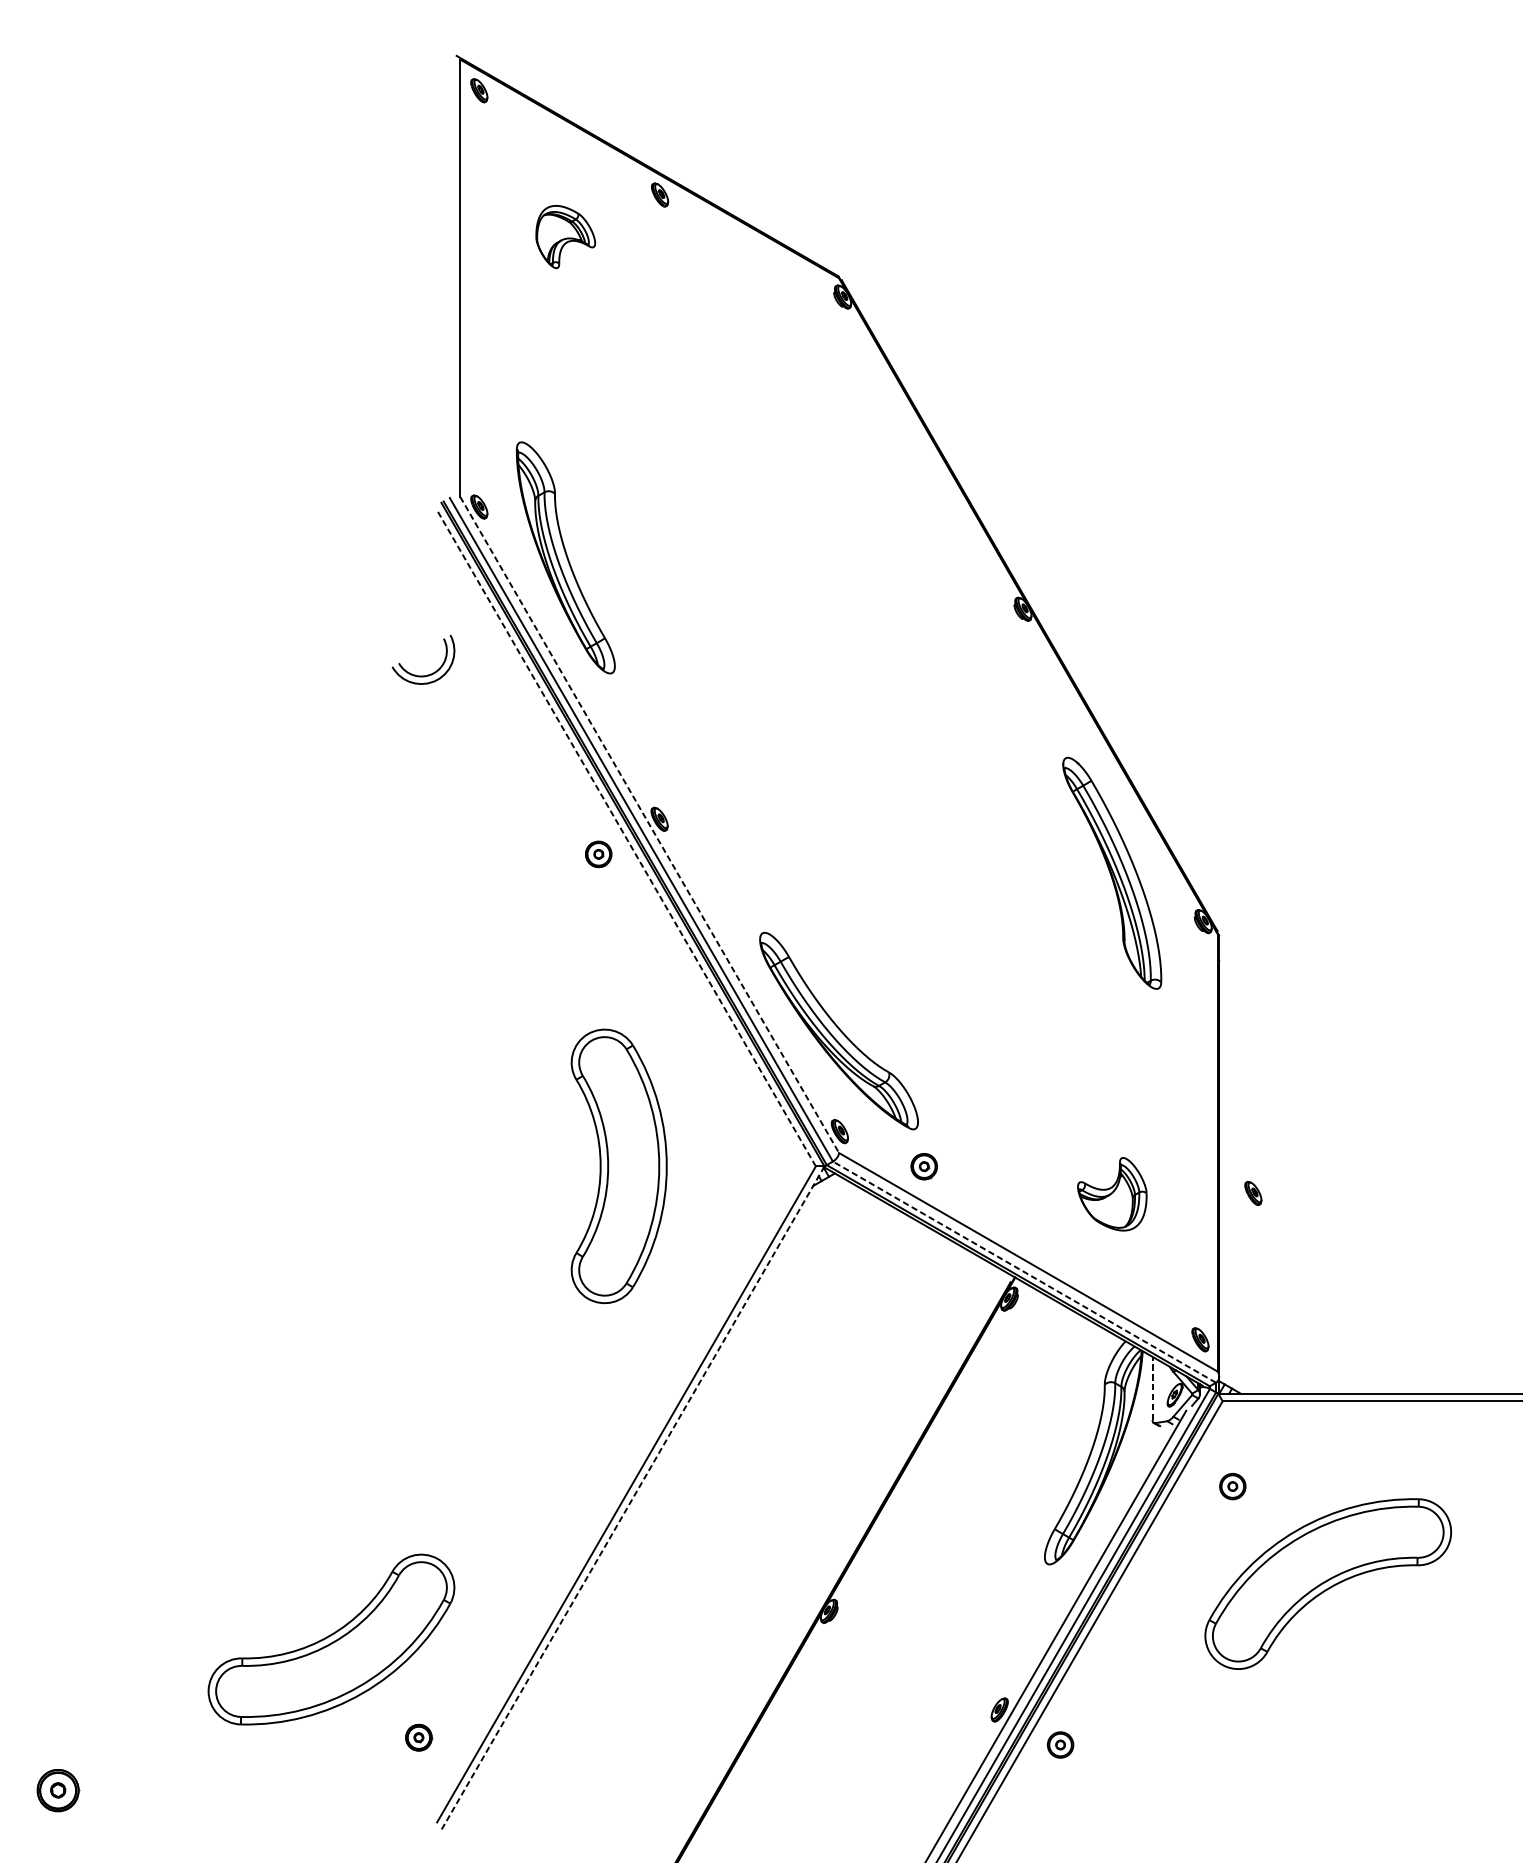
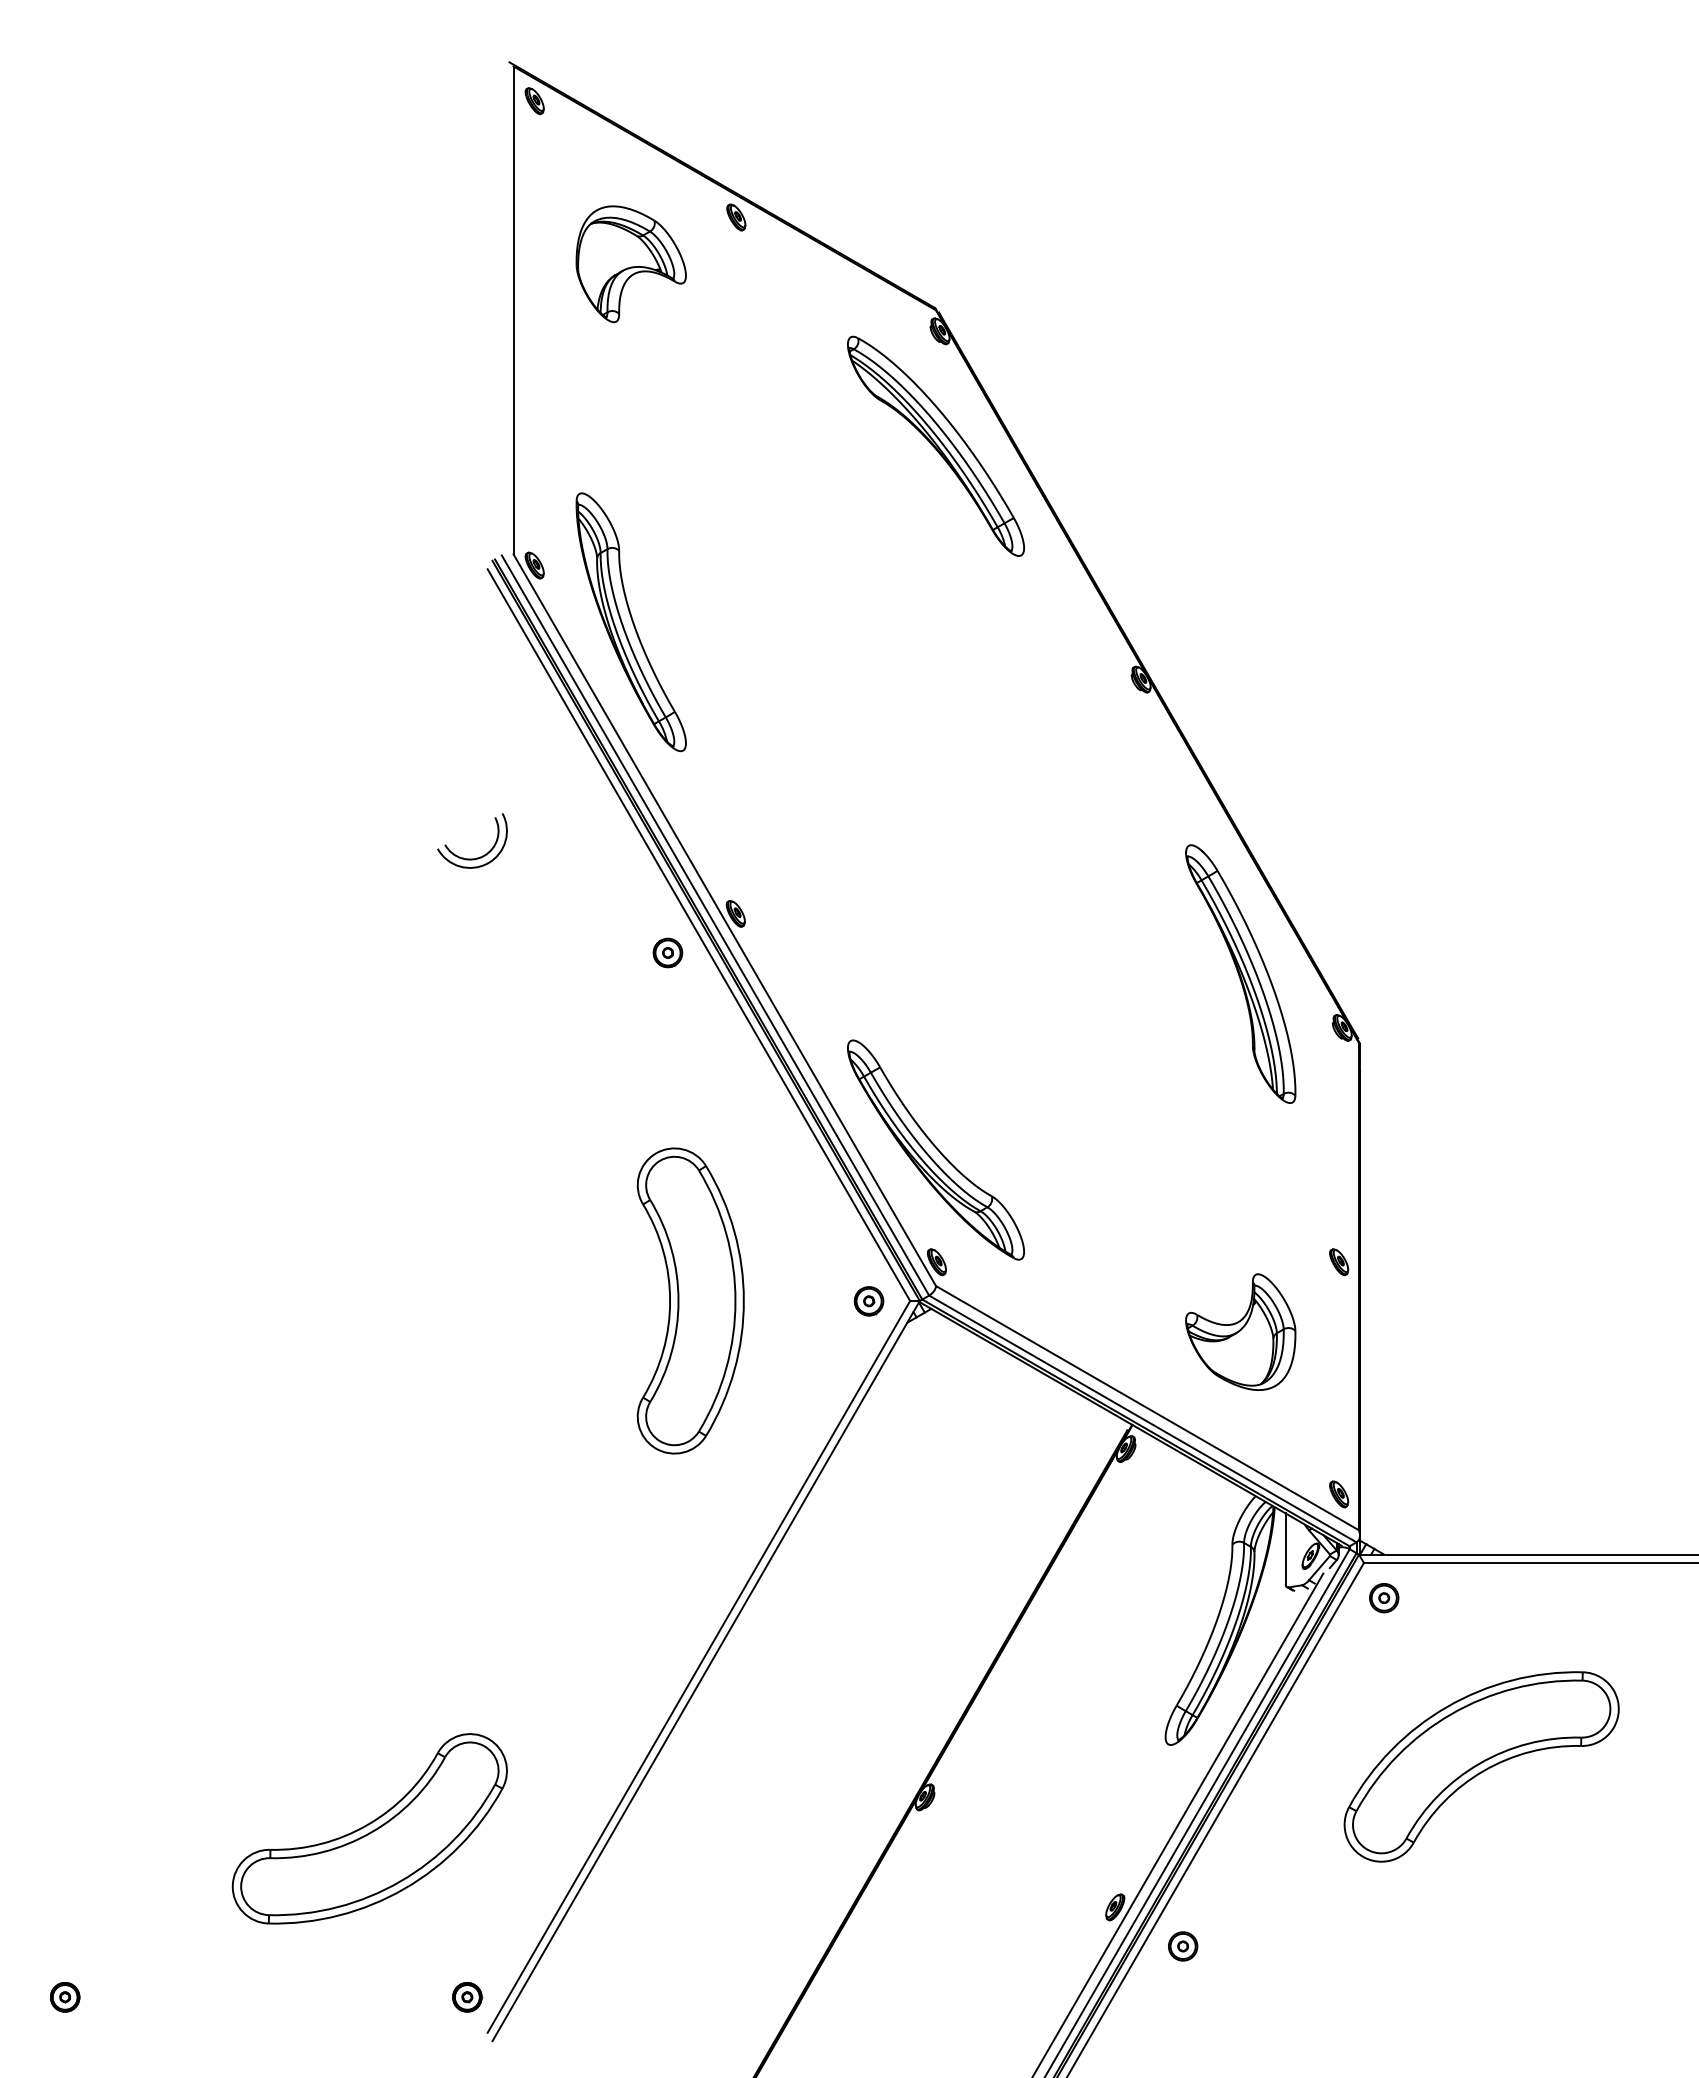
part: (565, 237) -> (630, 264), size x1.67
part: (838, 399) -> (935, 445), added
part: (427, 674) -> (476, 857), moved
line: (650, 825) -> (725, 920), dashed -> solid
line: (626, 837) -> (698, 934), dashed -> solid
part: (923, 1166) -> (868, 1301), moved
part: (1112, 1193) -> (1240, 1331), size x1.43
part: (1253, 1193) -> (1339, 1262), moved
line: (1024, 1271) -> (1142, 1418), dashed -> solid
line: (1152, 1388) -> (1285, 1548), dashed -> solid
part: (1233, 1486) -> (1384, 1598), moved
line: (632, 1498) -> (705, 1671), dashed -> solid
part: (419, 1737) -> (467, 1997), moved
part: (58, 1790) -> (65, 1997), size x0.62

